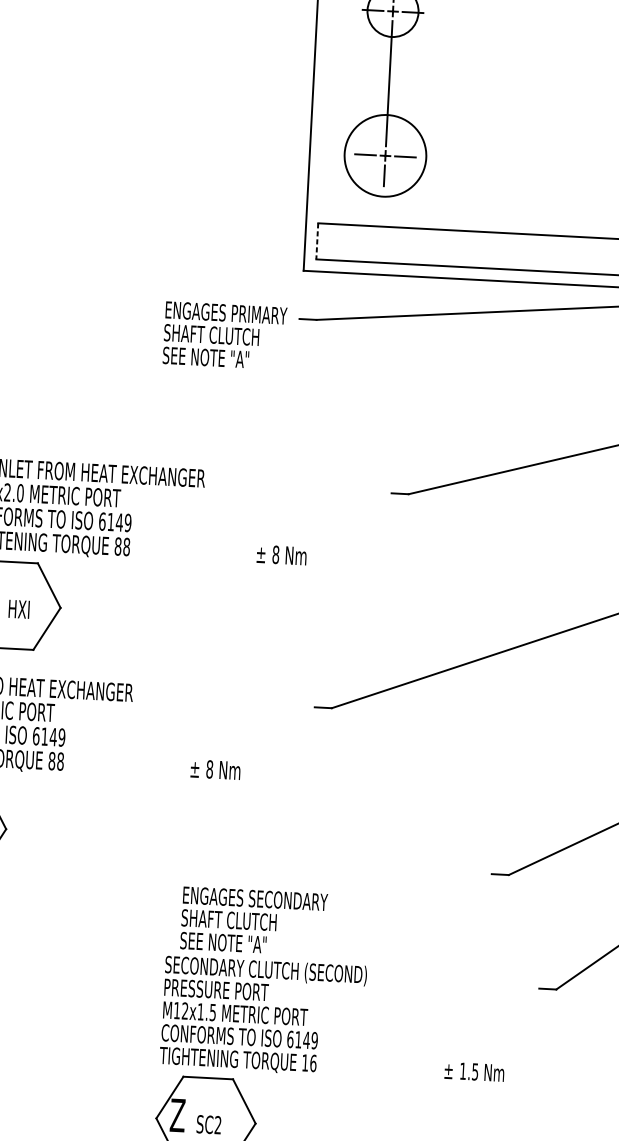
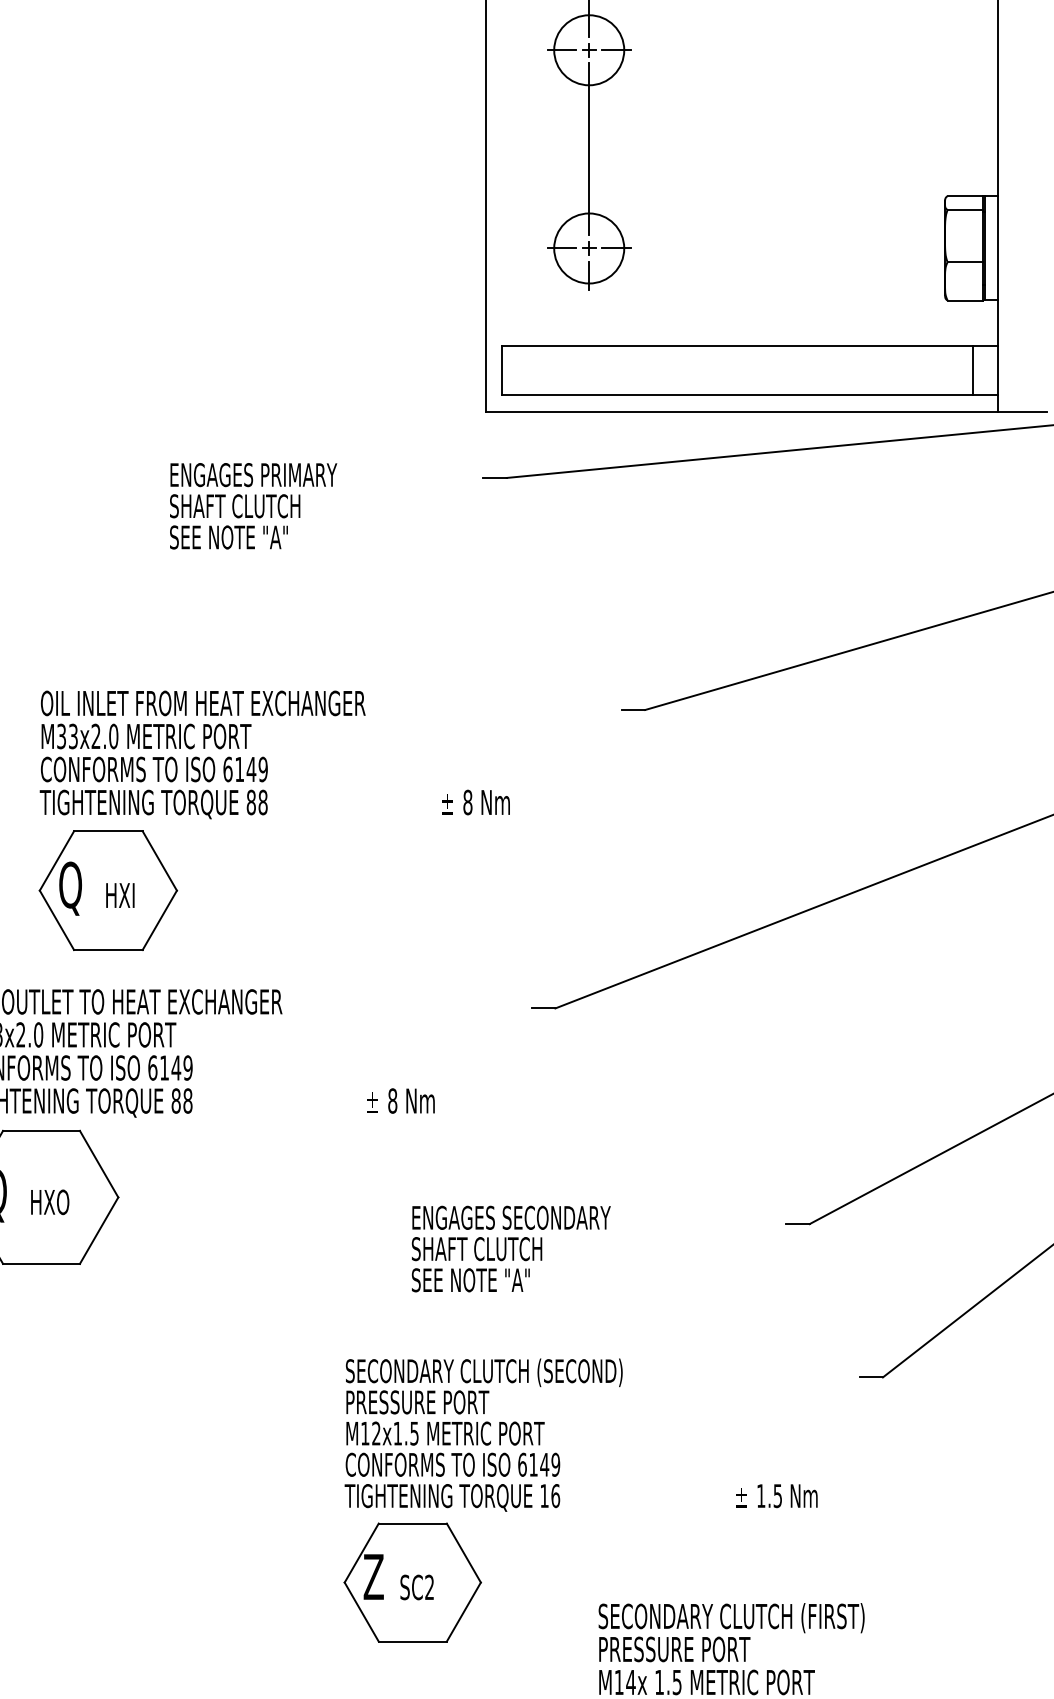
circle: (385, 155) -> (589, 248), size x0.62
line: (317, 241) -> (502, 370), dashed -> solid
text: (225, 335) -> (253, 506), moved
text: (253, 921) -> (510, 1248), moved

